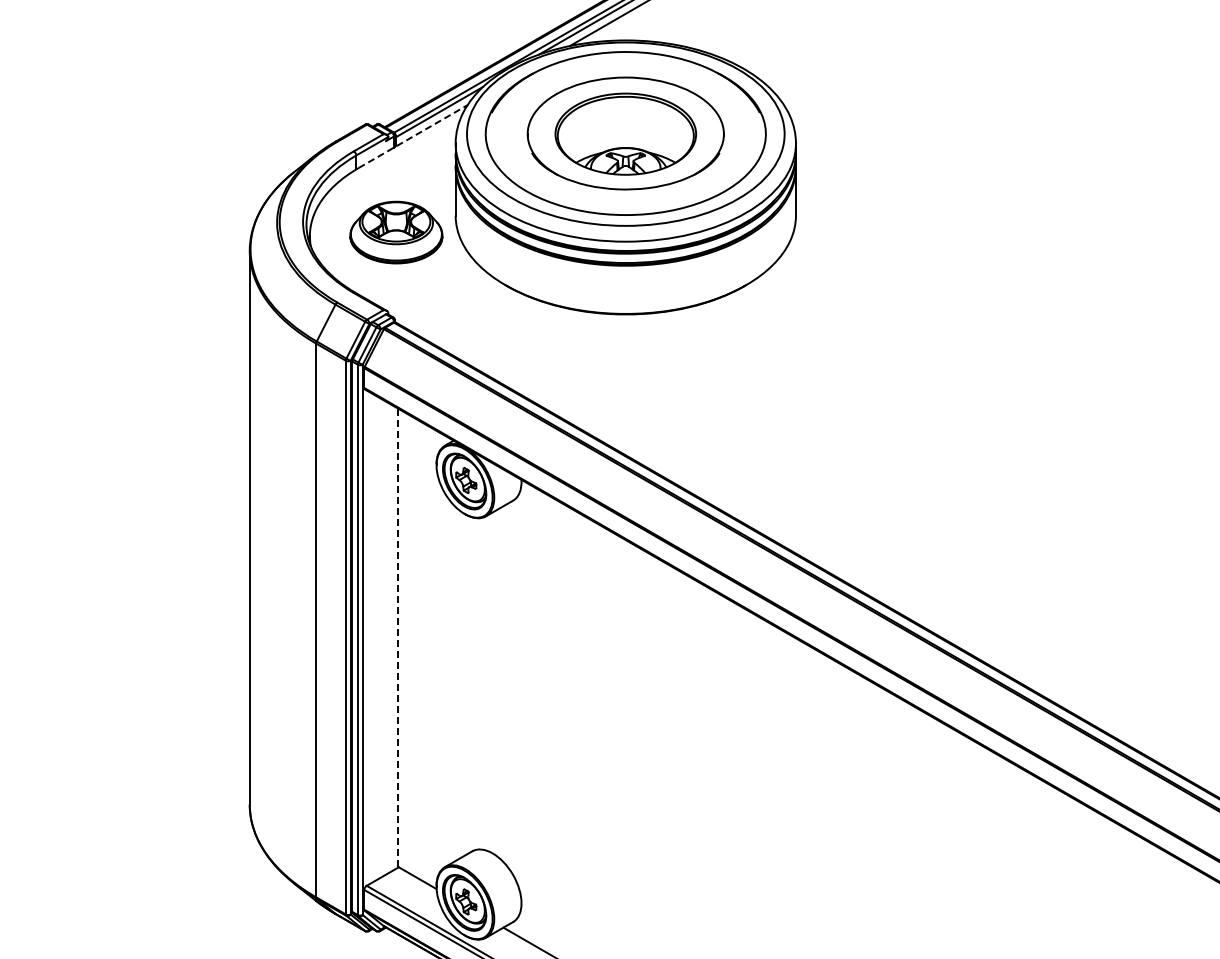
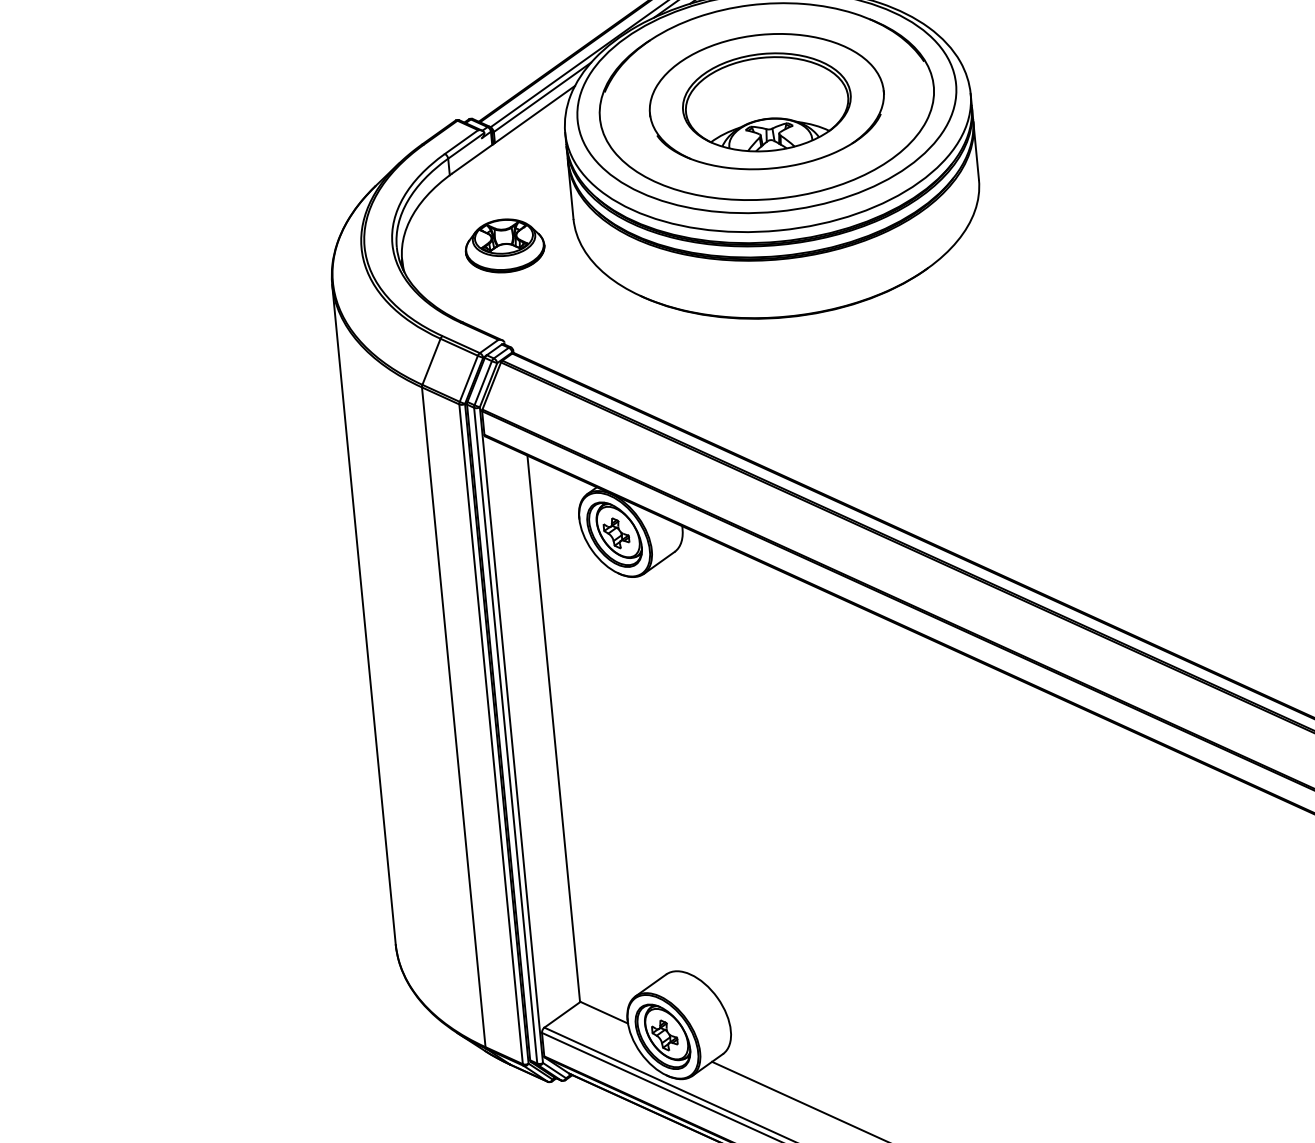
line: (413, 136) -> (514, 129), dashed -> solid
part: (396, 232) -> (504, 245), size x0.71
line: (398, 637) -> (553, 728), dashed -> solid

